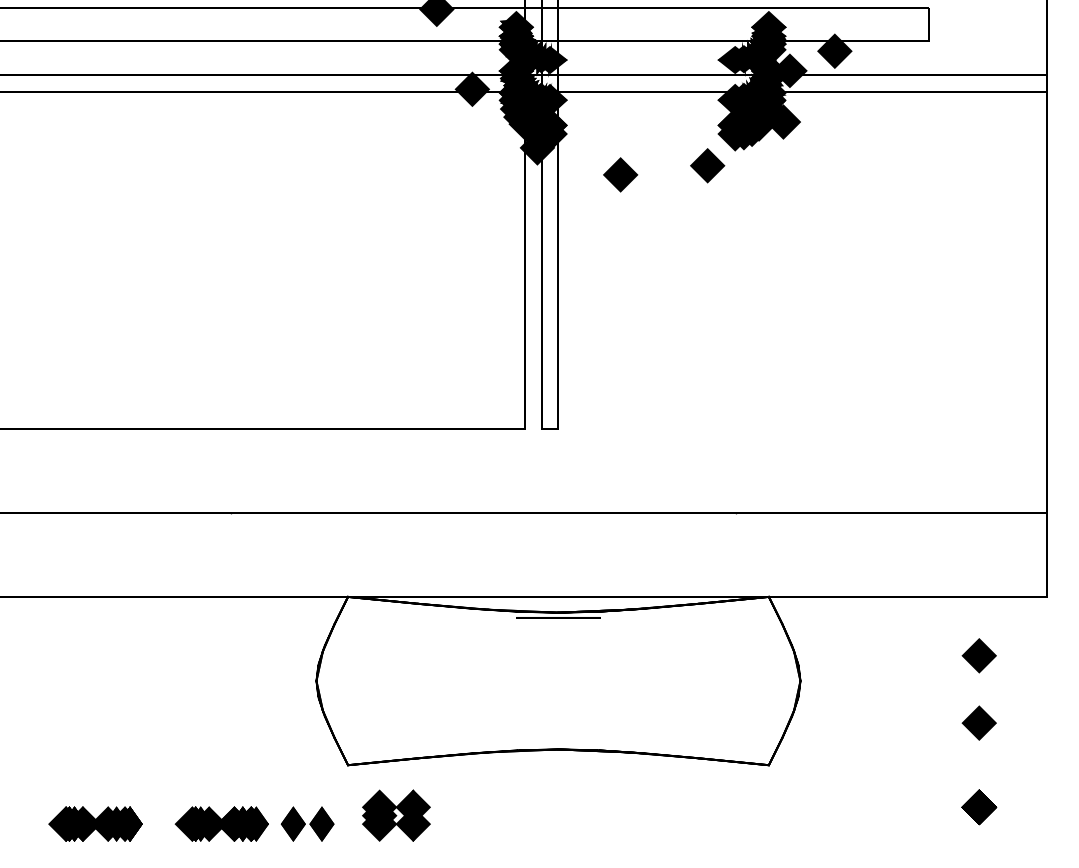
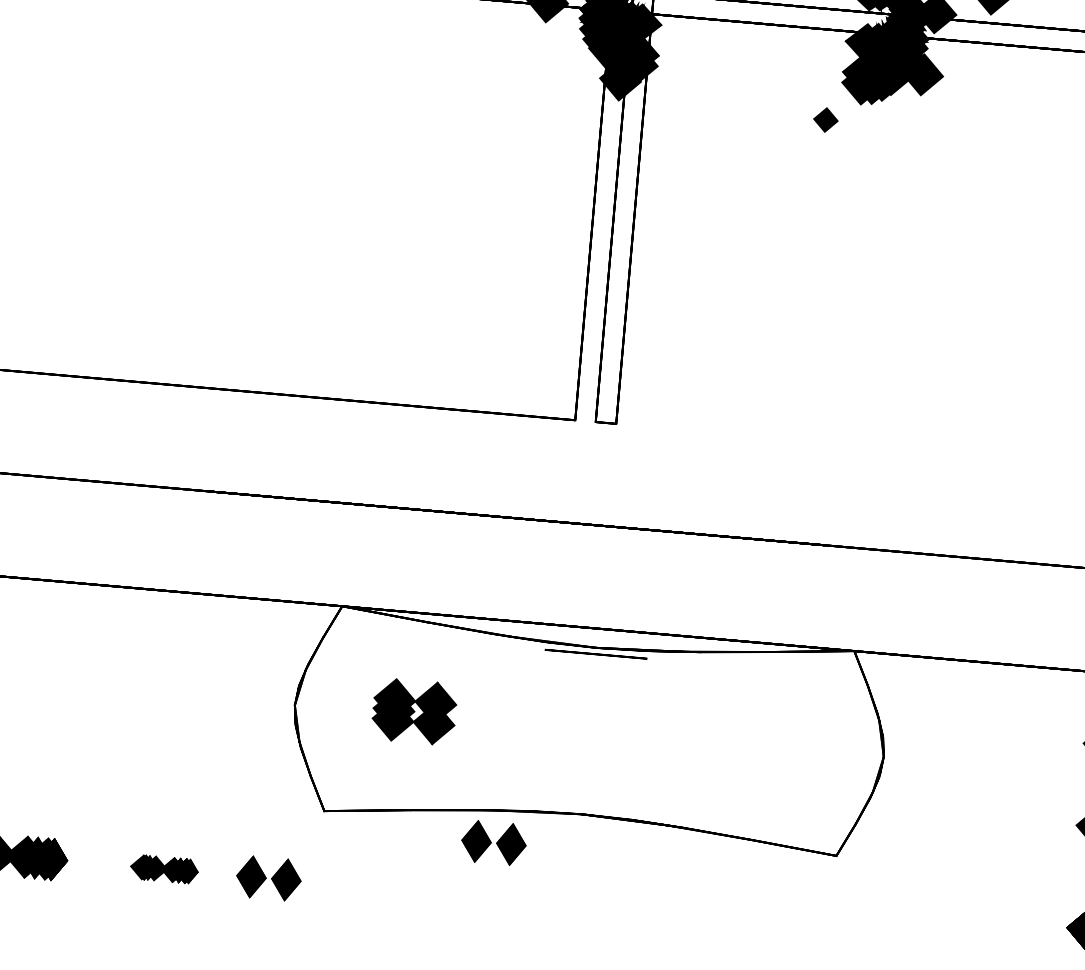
part: (707, 165) -> (825, 119), size x0.6
part: (620, 174) -> (718, 121), removed
part: (488, 778) -> (493, 842), added
part: (396, 815) -> (414, 711), moved
part: (221, 823) -> (164, 868), size x0.6

